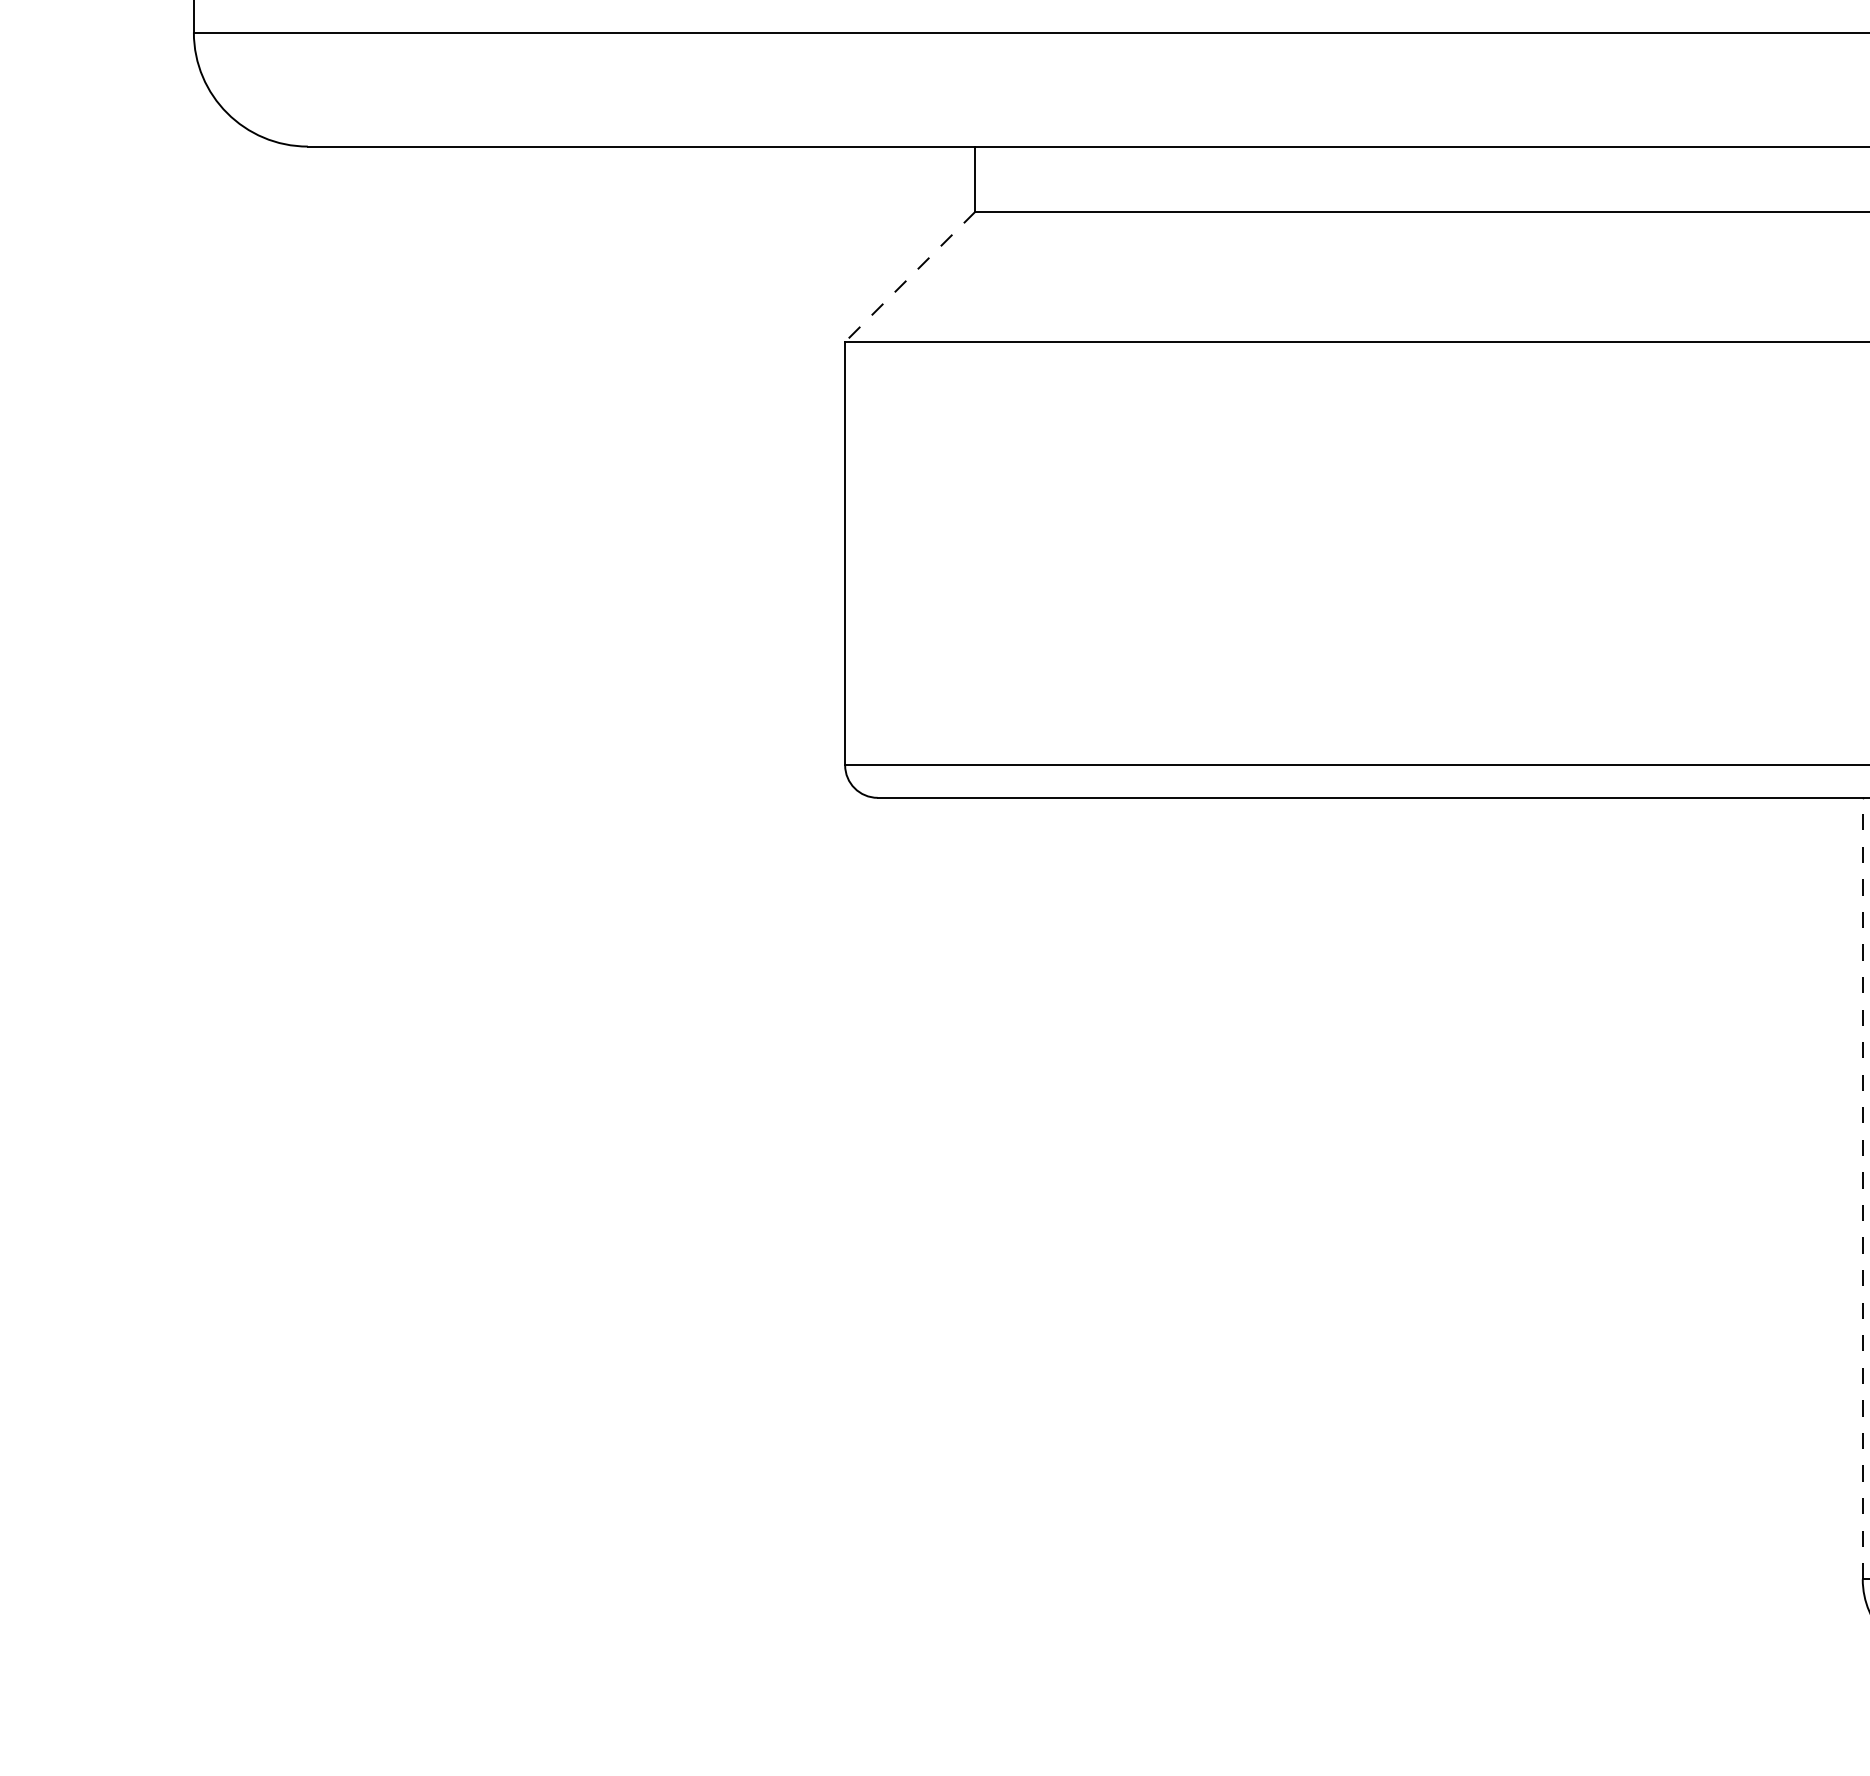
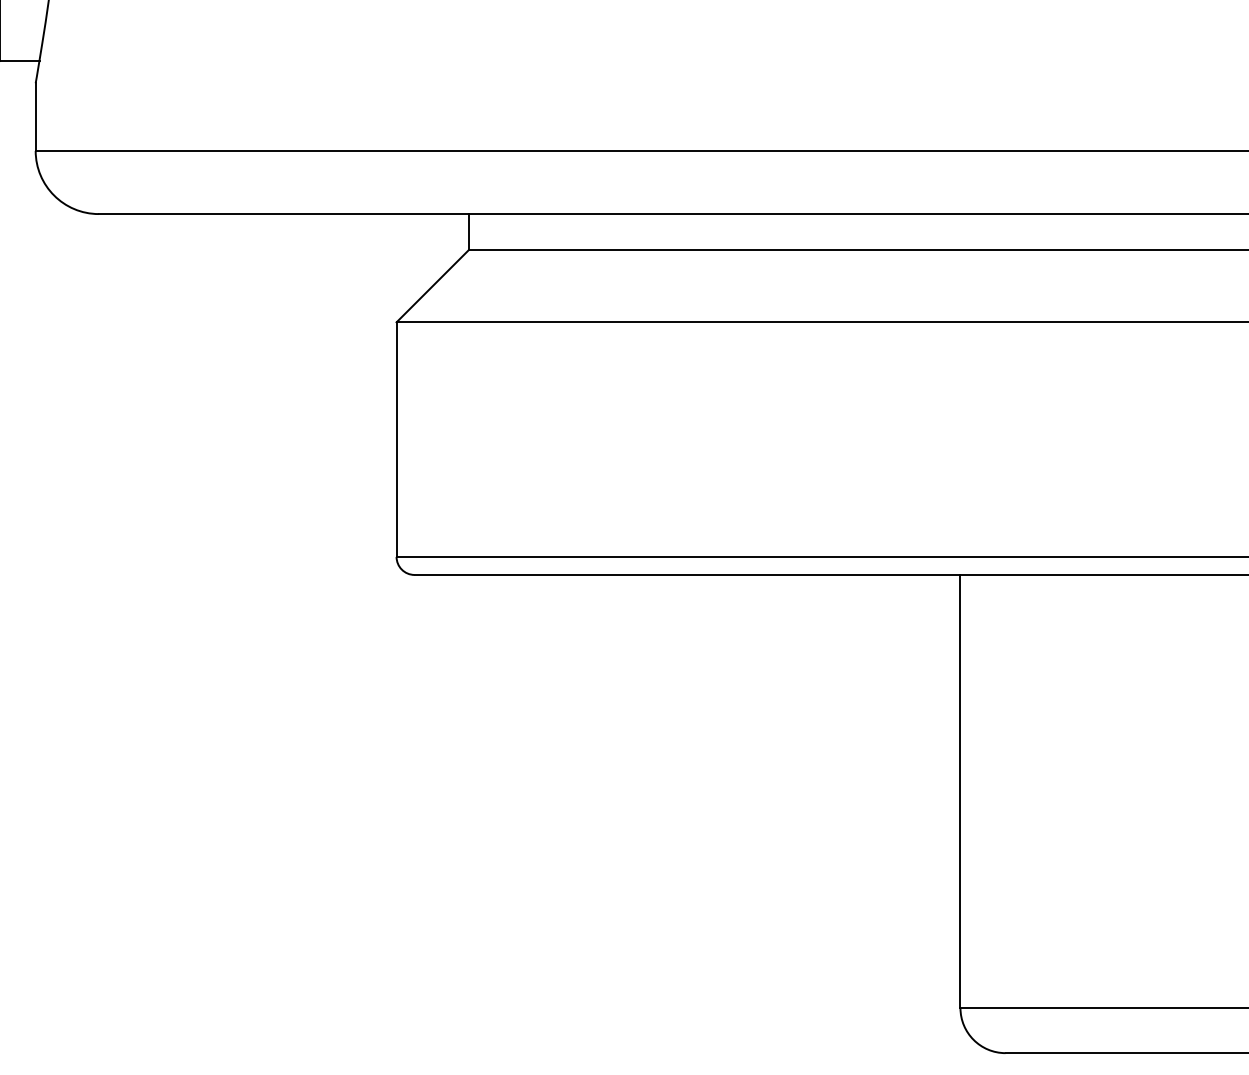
line: (909, 277) -> (432, 286), dashed -> solid
line: (1862, 1188) -> (960, 791), dashed -> solid

